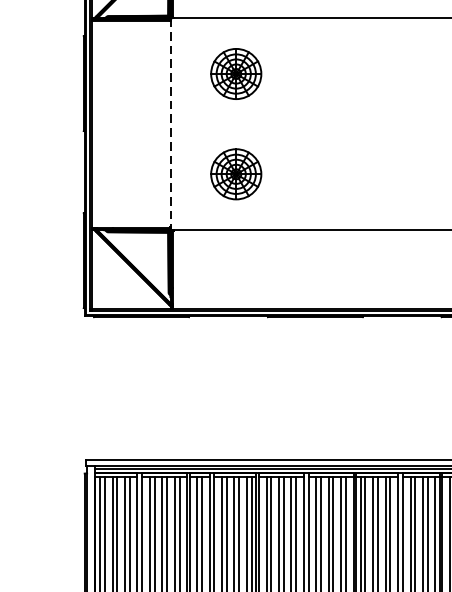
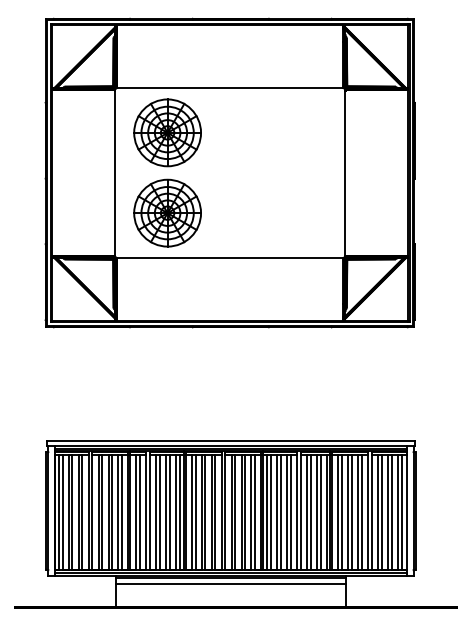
part: (236, 73) -> (167, 132), size x1.67
line: (171, 124) -> (115, 173), dashed -> solid
part: (236, 173) -> (167, 212), size x1.67

